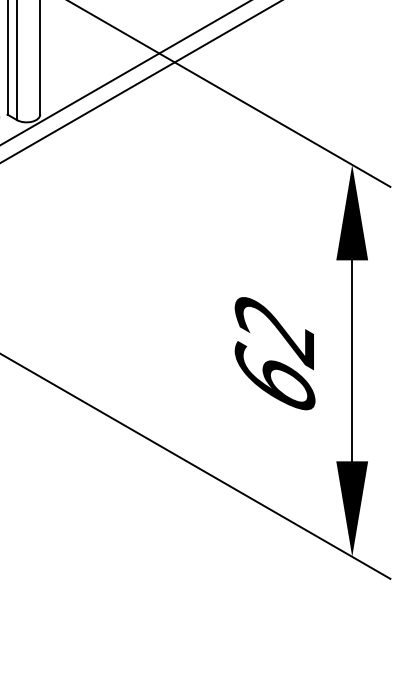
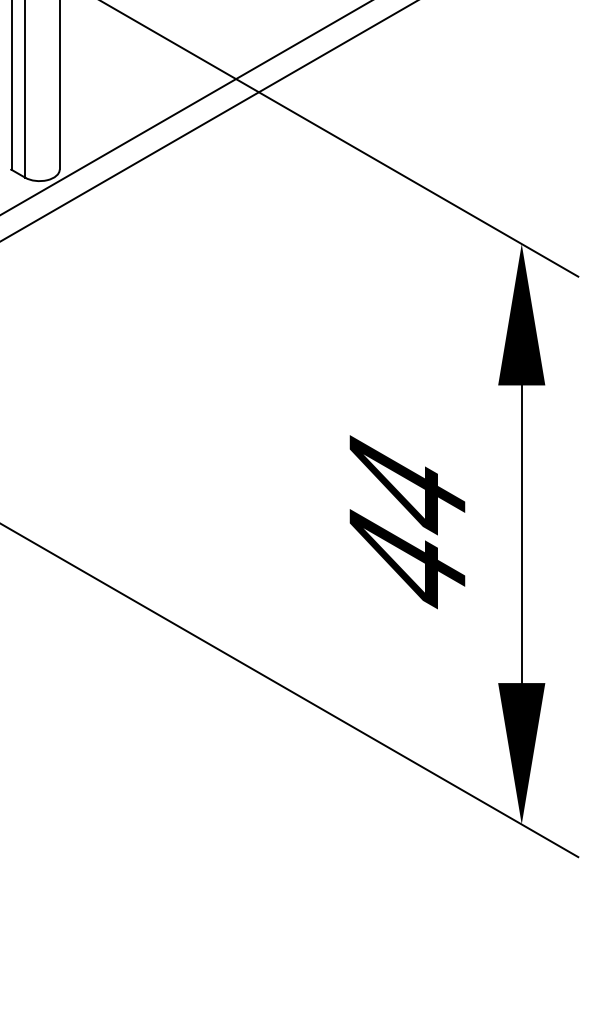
text: (274, 352) -> (406, 521), 62 -> 44

